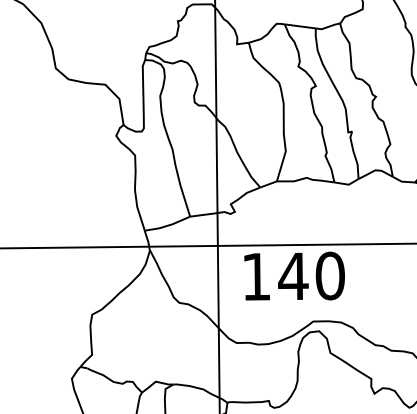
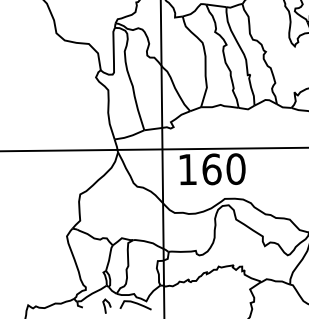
text: (292, 276) -> (211, 169), 140 -> 160

